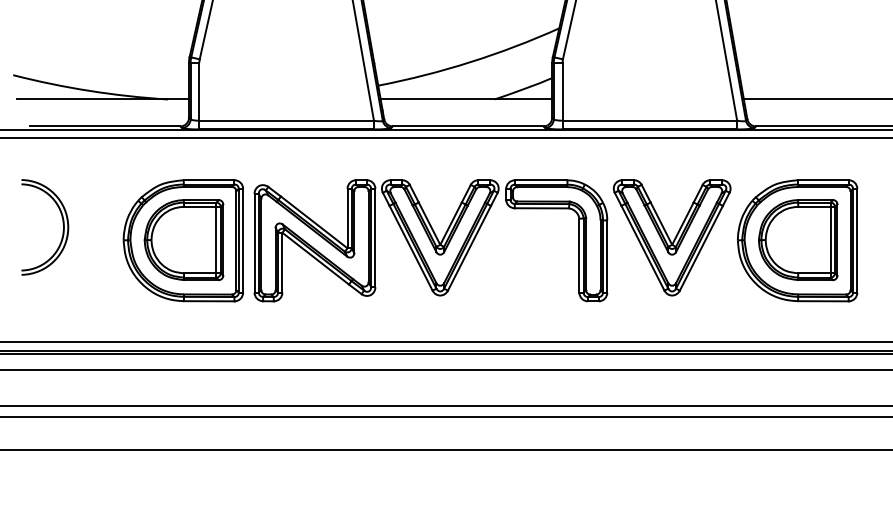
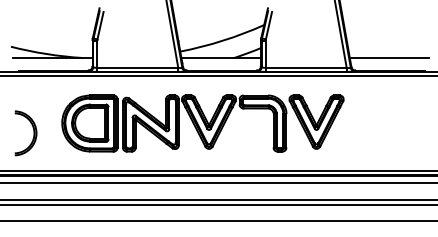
part: (61, 227) -> (33, 133), moved
part: (797, 240) -> (374, 123), removed

